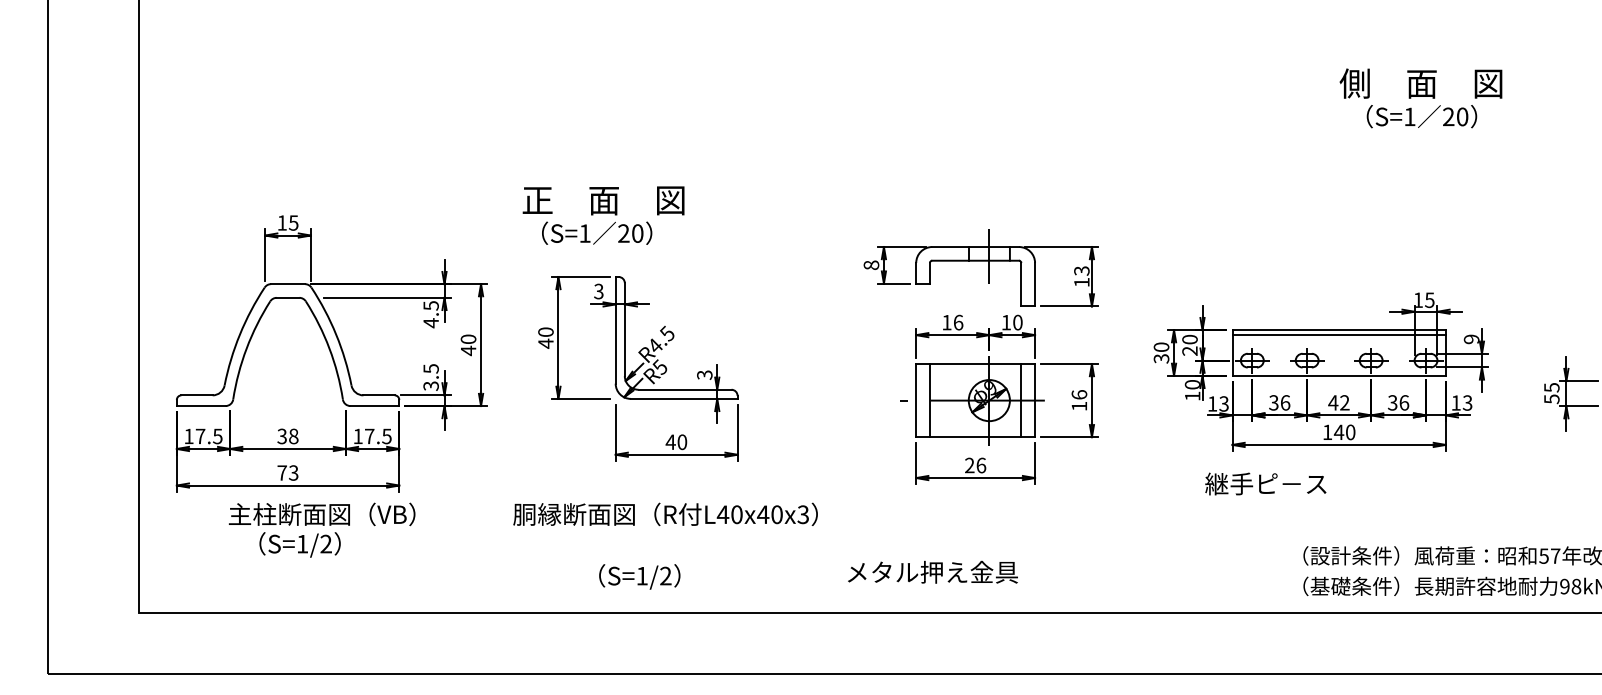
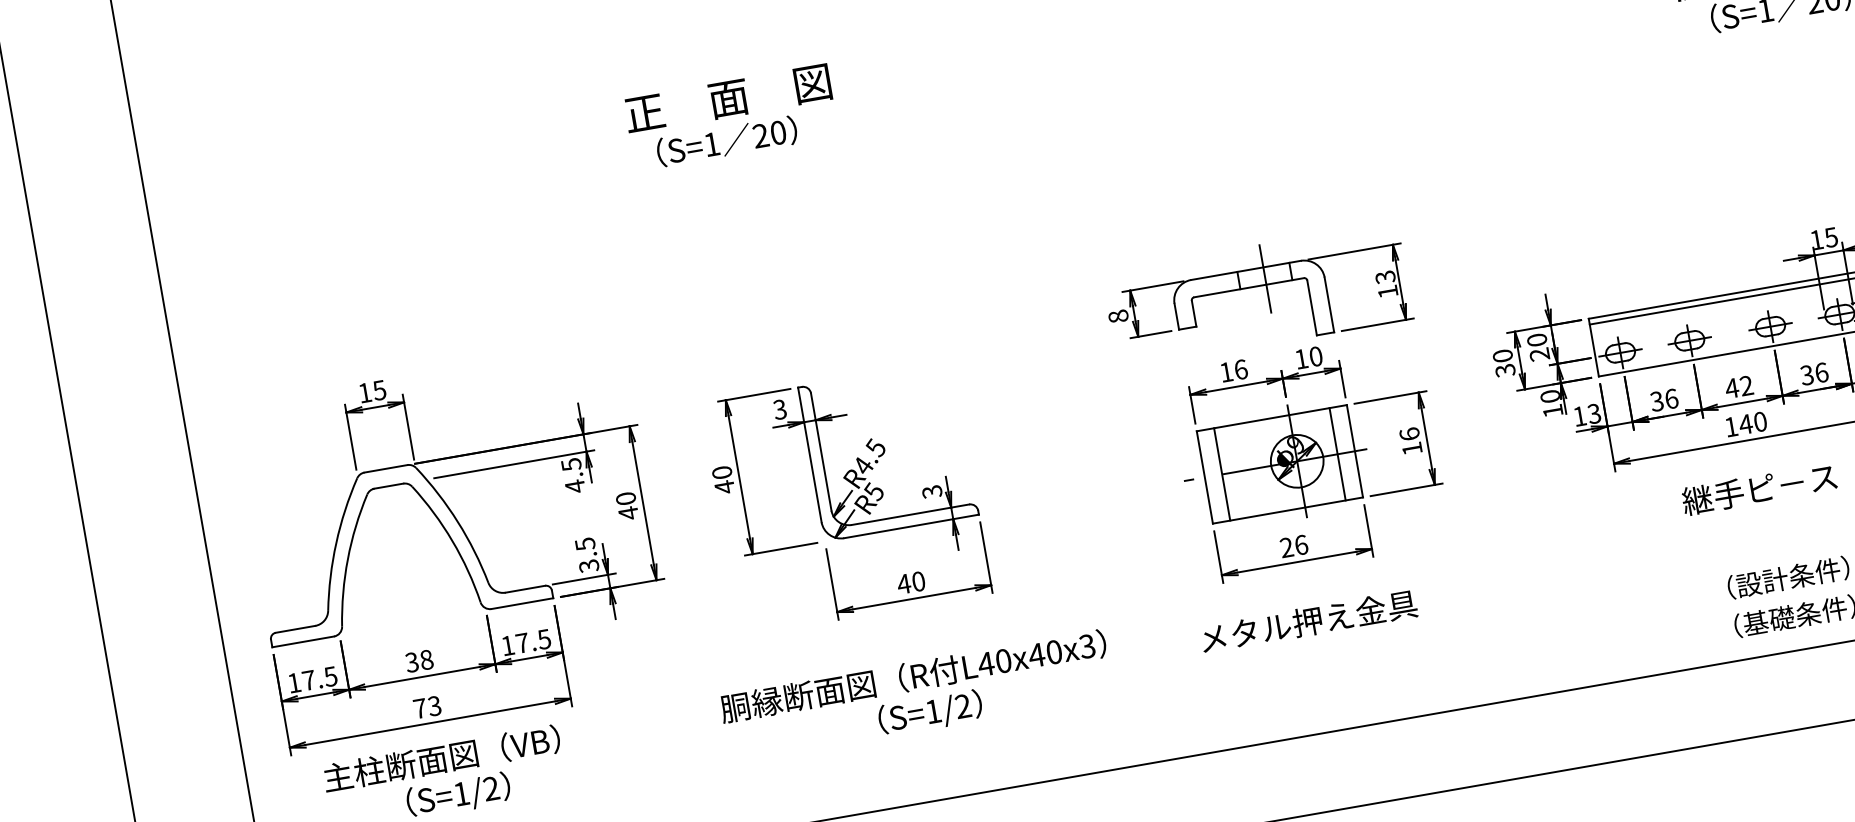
text: (603, 215) -> (731, 117), moved
text: (1265, 483) -> (1758, 488), moved
text: (321, 514) -> (441, 758), moved
text: (932, 571) -> (1308, 620), moved
text: (639, 576) -> (930, 712), moved

